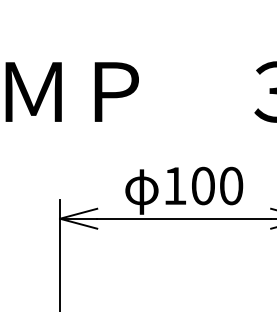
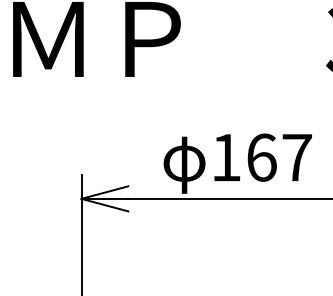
text: (217, 185) -> (279, 157), 100 -> 167

